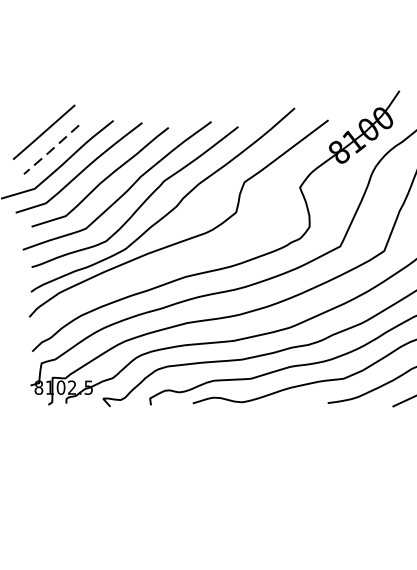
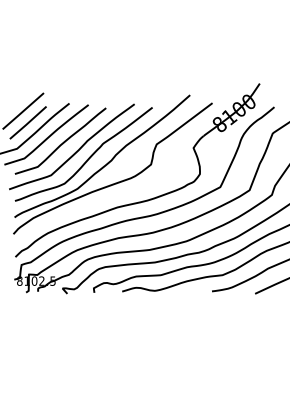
line: (50, 150) -> (27, 123), dashed -> solid

